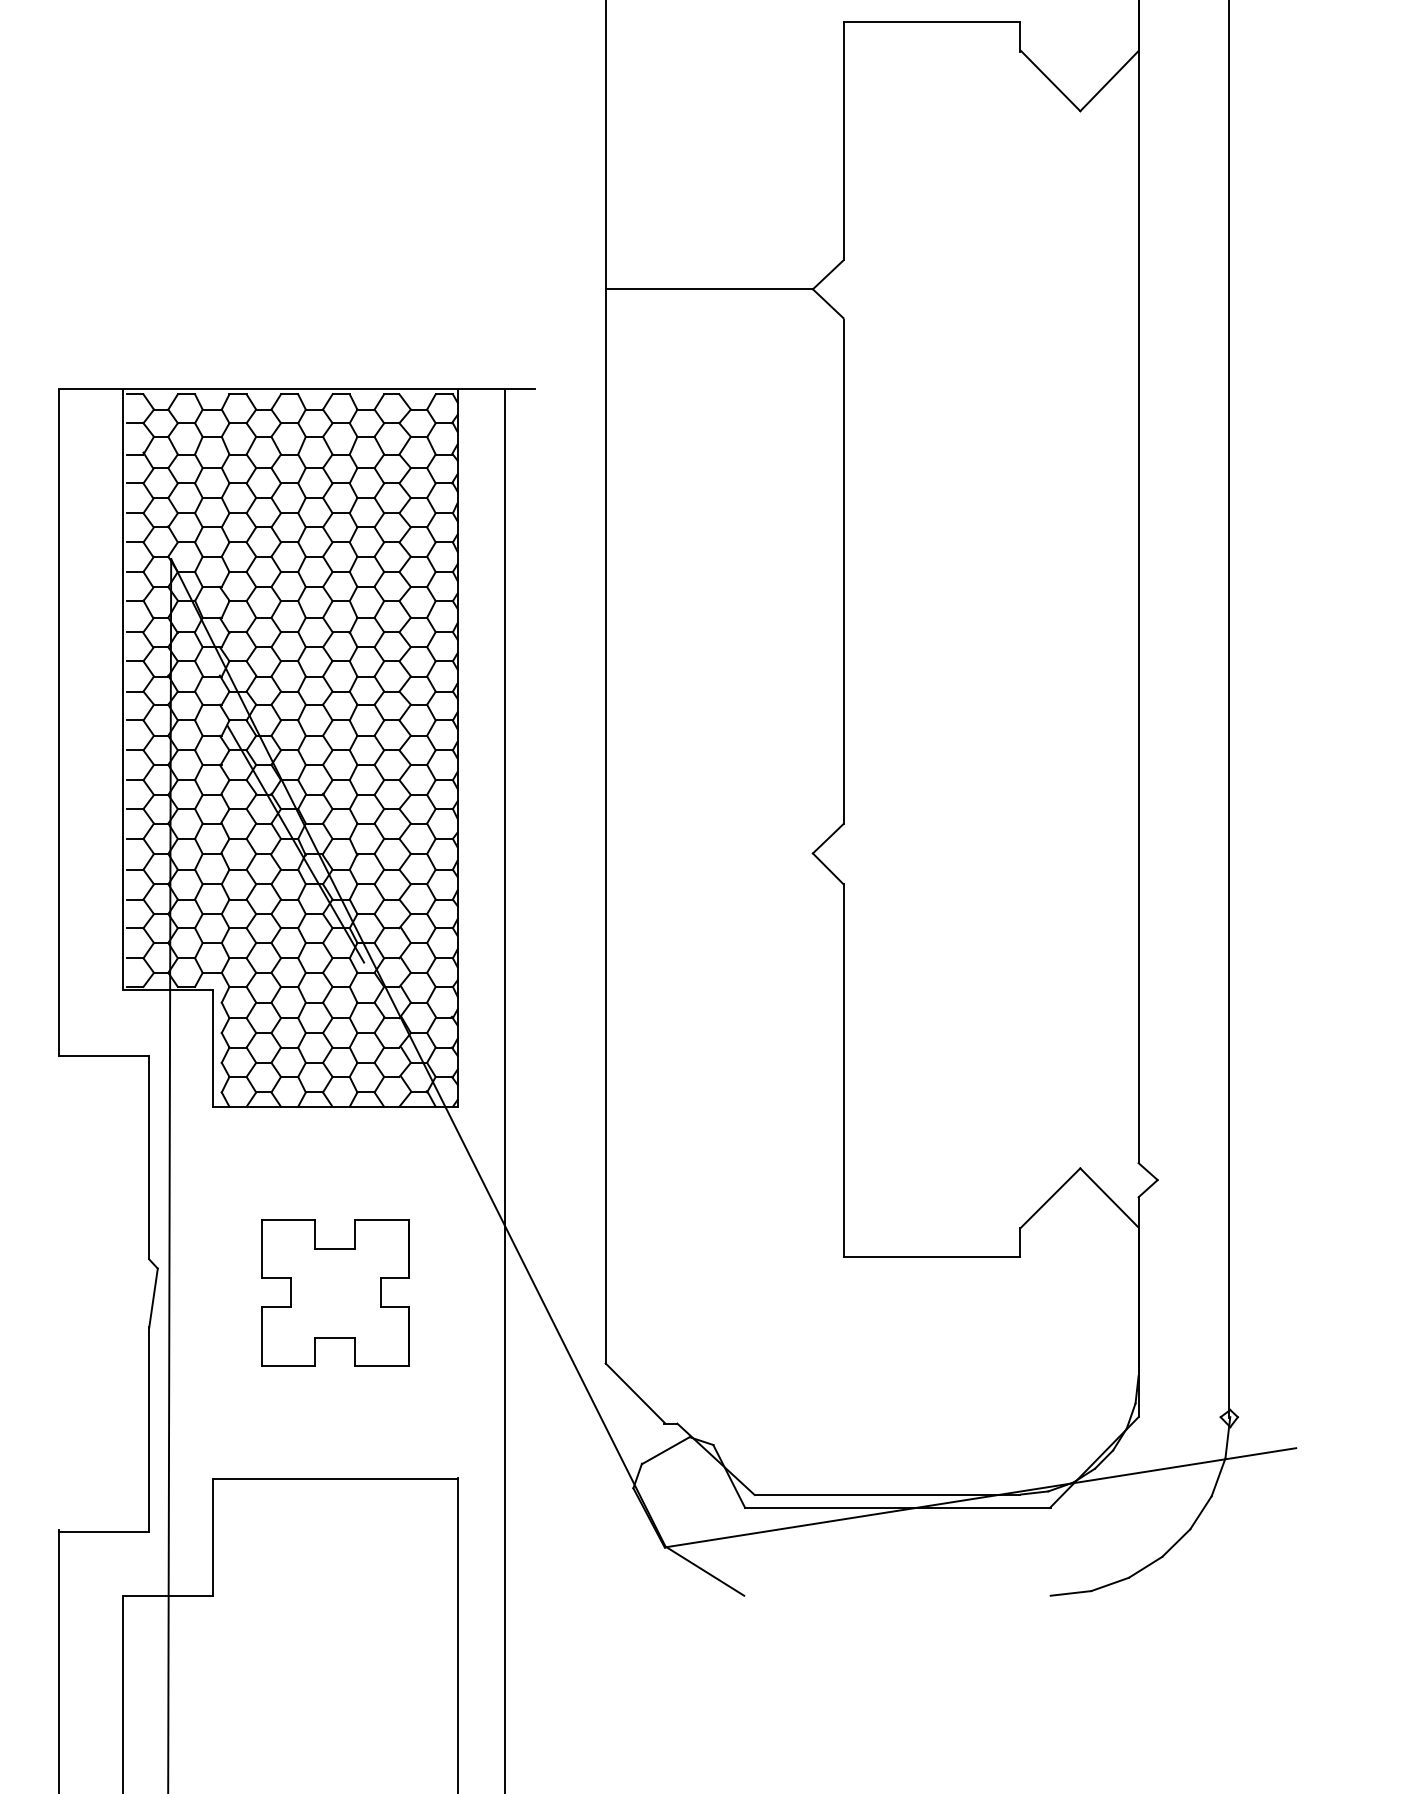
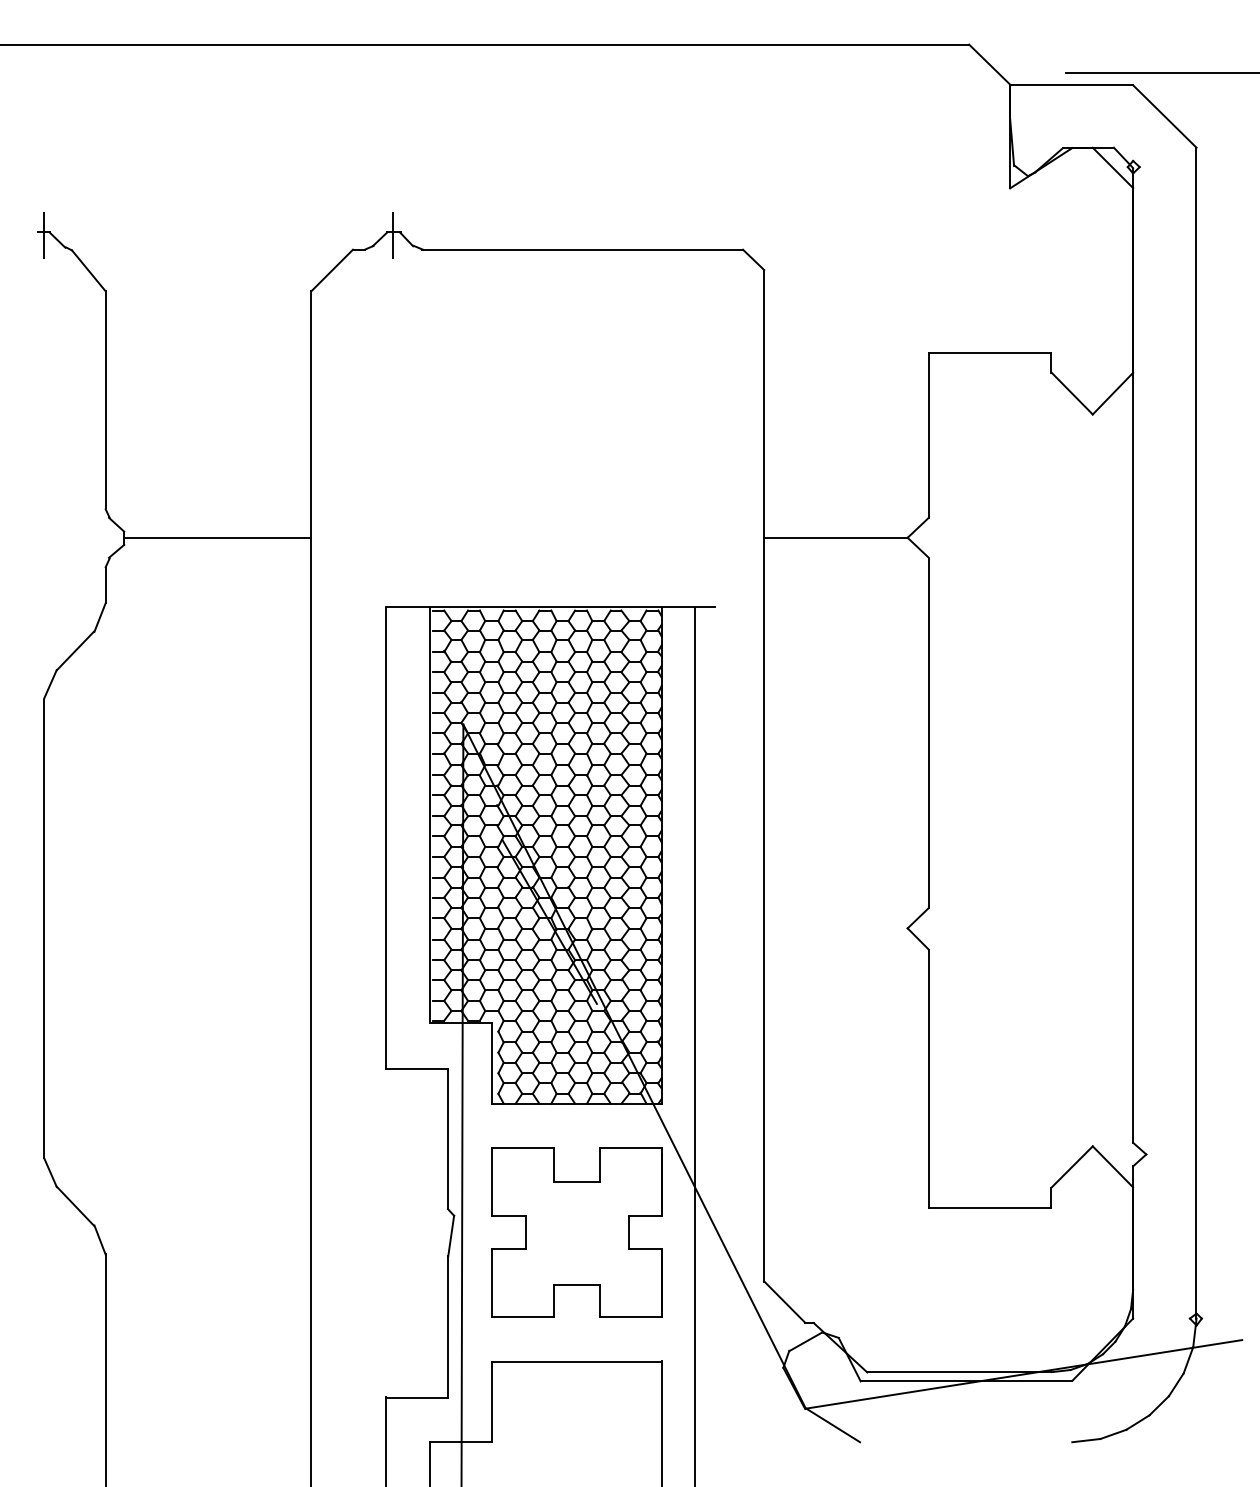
part: (334, 1292) -> (576, 1232), size x1.67

